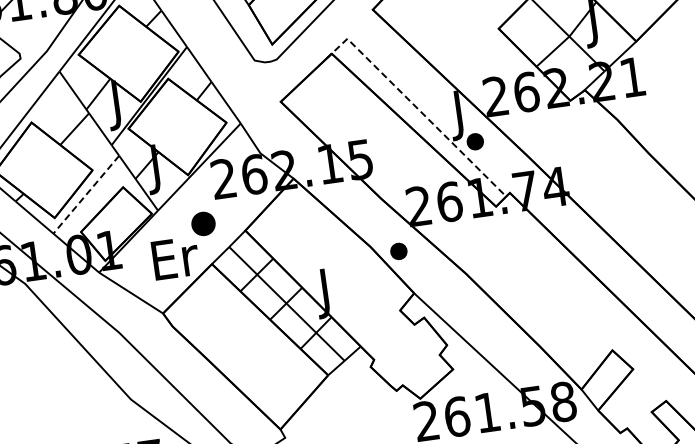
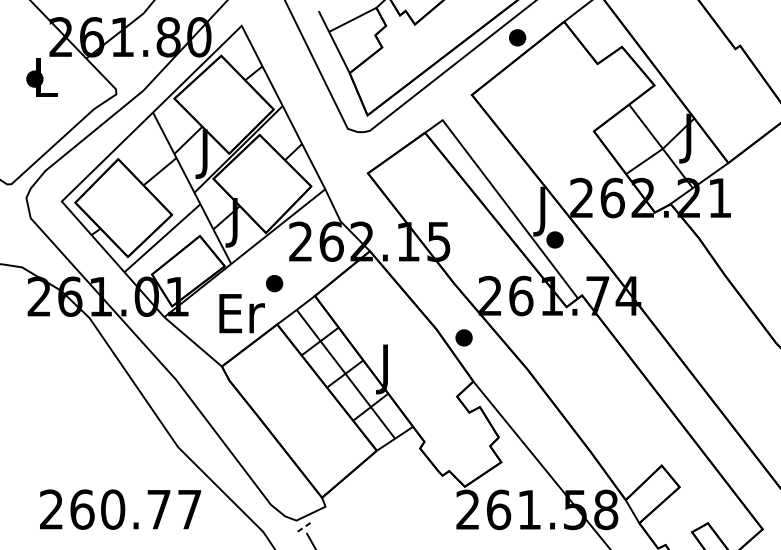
line: (416, 107) -> (501, 197), dashed -> solid
line: (86, 194) -> (162, 238), dashed -> solid
part: (203, 223) -> (274, 283), size x0.71

